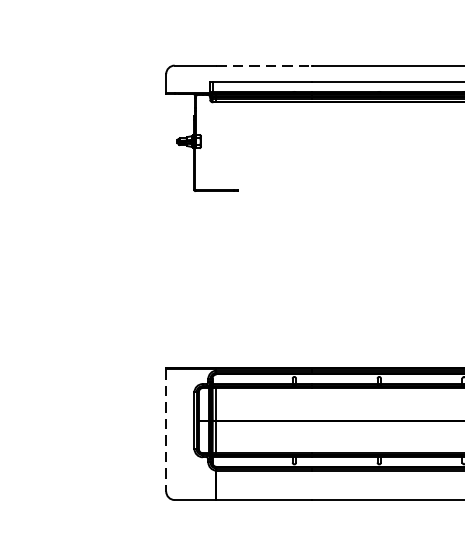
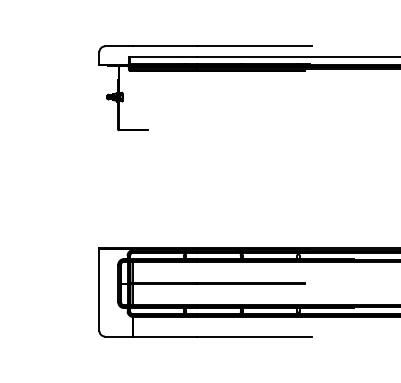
line: (265, 65) -> (165, 46), dashed -> solid
line: (166, 431) -> (99, 290), dashed -> solid

